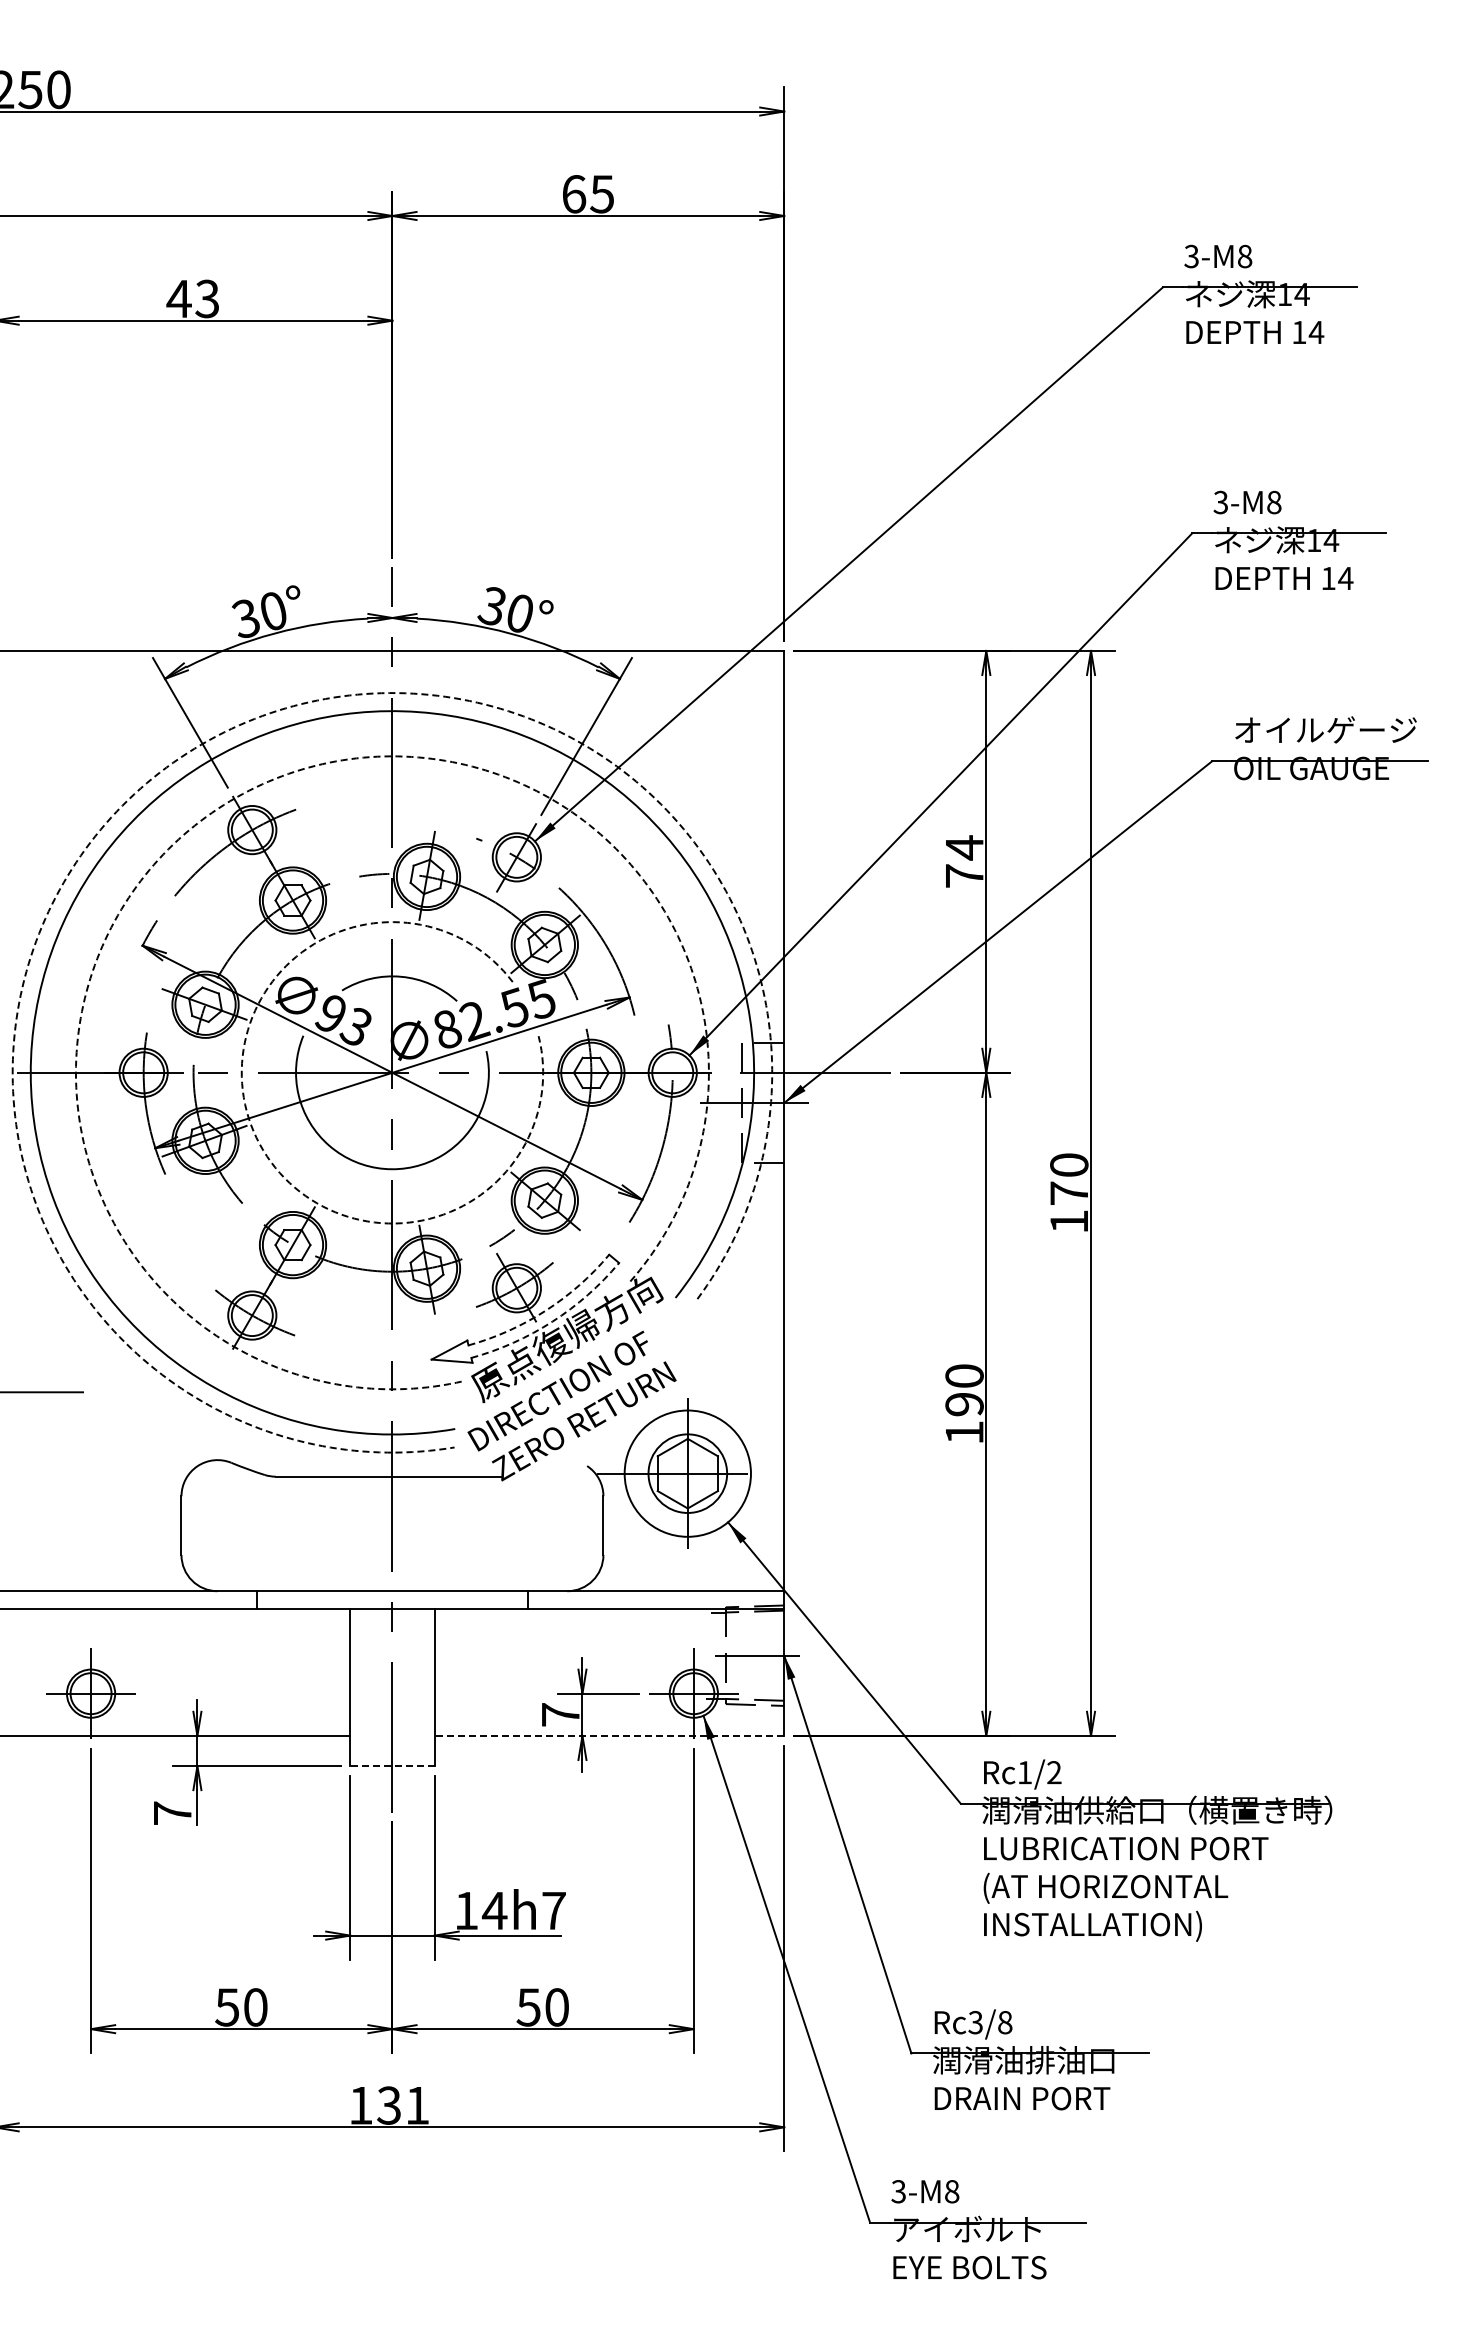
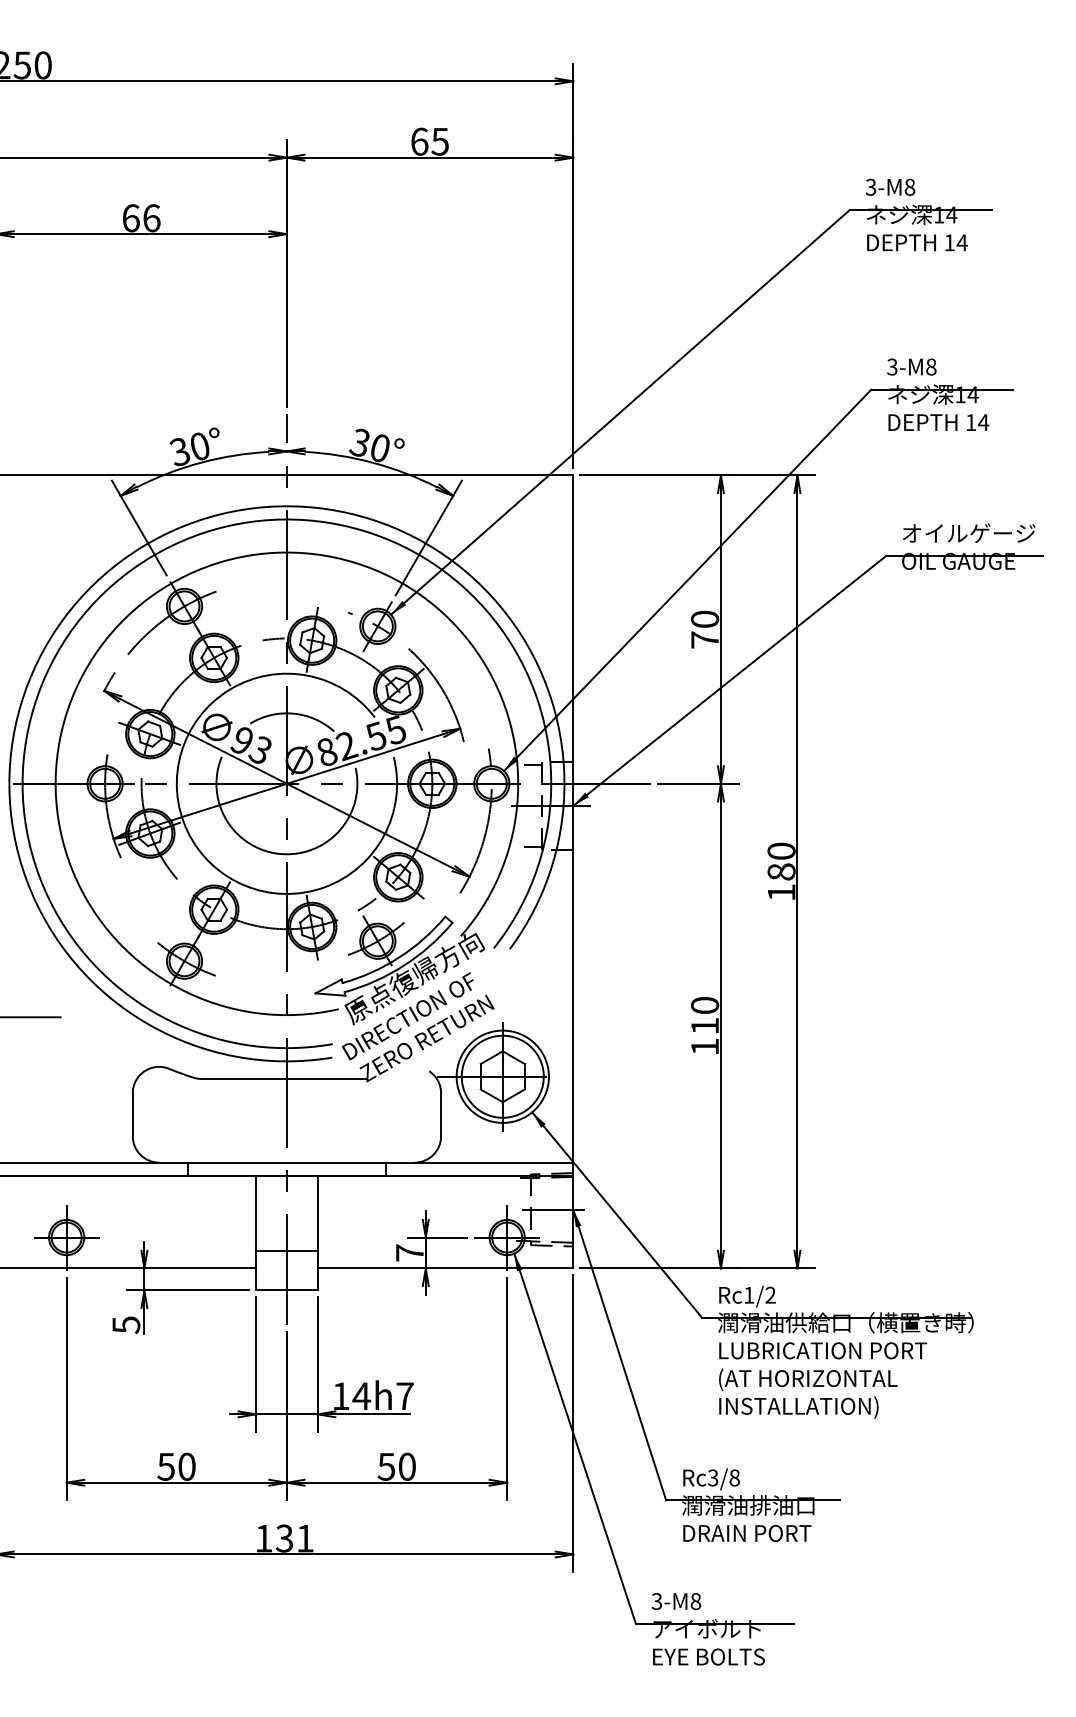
text: (192, 298) -> (140, 217), 43 -> 66
arc: (194, 748) -> (142, 546), dashed -> solid
arc: (230, 801) -> (168, 585), dashed -> solid
text: (964, 847) -> (704, 619), 74 -> 70
line: (729, 1047) -> (533, 765), added
arc: (256, 1137) -> (187, 831), dashed -> solid
line: (729, 1158) -> (533, 846), added
text: (1069, 1193) -> (781, 872), 170 -> 180
arc: (545, 1310) -> (398, 957), dashed -> solid
arc: (552, 1321) -> (403, 965), dashed -> solid
text: (964, 1404) -> (704, 1026), 190 -> 110
circle: (687, 1473) -> (502, 1076), size x1.43
line: (392, 1711) -> (286, 1250), added
line: (609, 1735) -> (445, 1268), dashed -> solid
line: (391, 1766) -> (286, 1290), dashed -> solid
text: (172, 1813) -> (126, 1325), 7 -> 5

